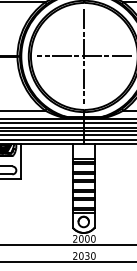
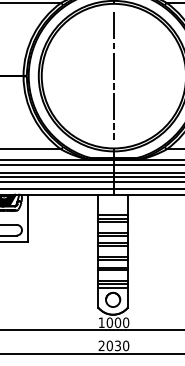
line: (84, 56) -> (113, 76), removed
text: (75, 238) -> (101, 322), 2000 -> 1000

